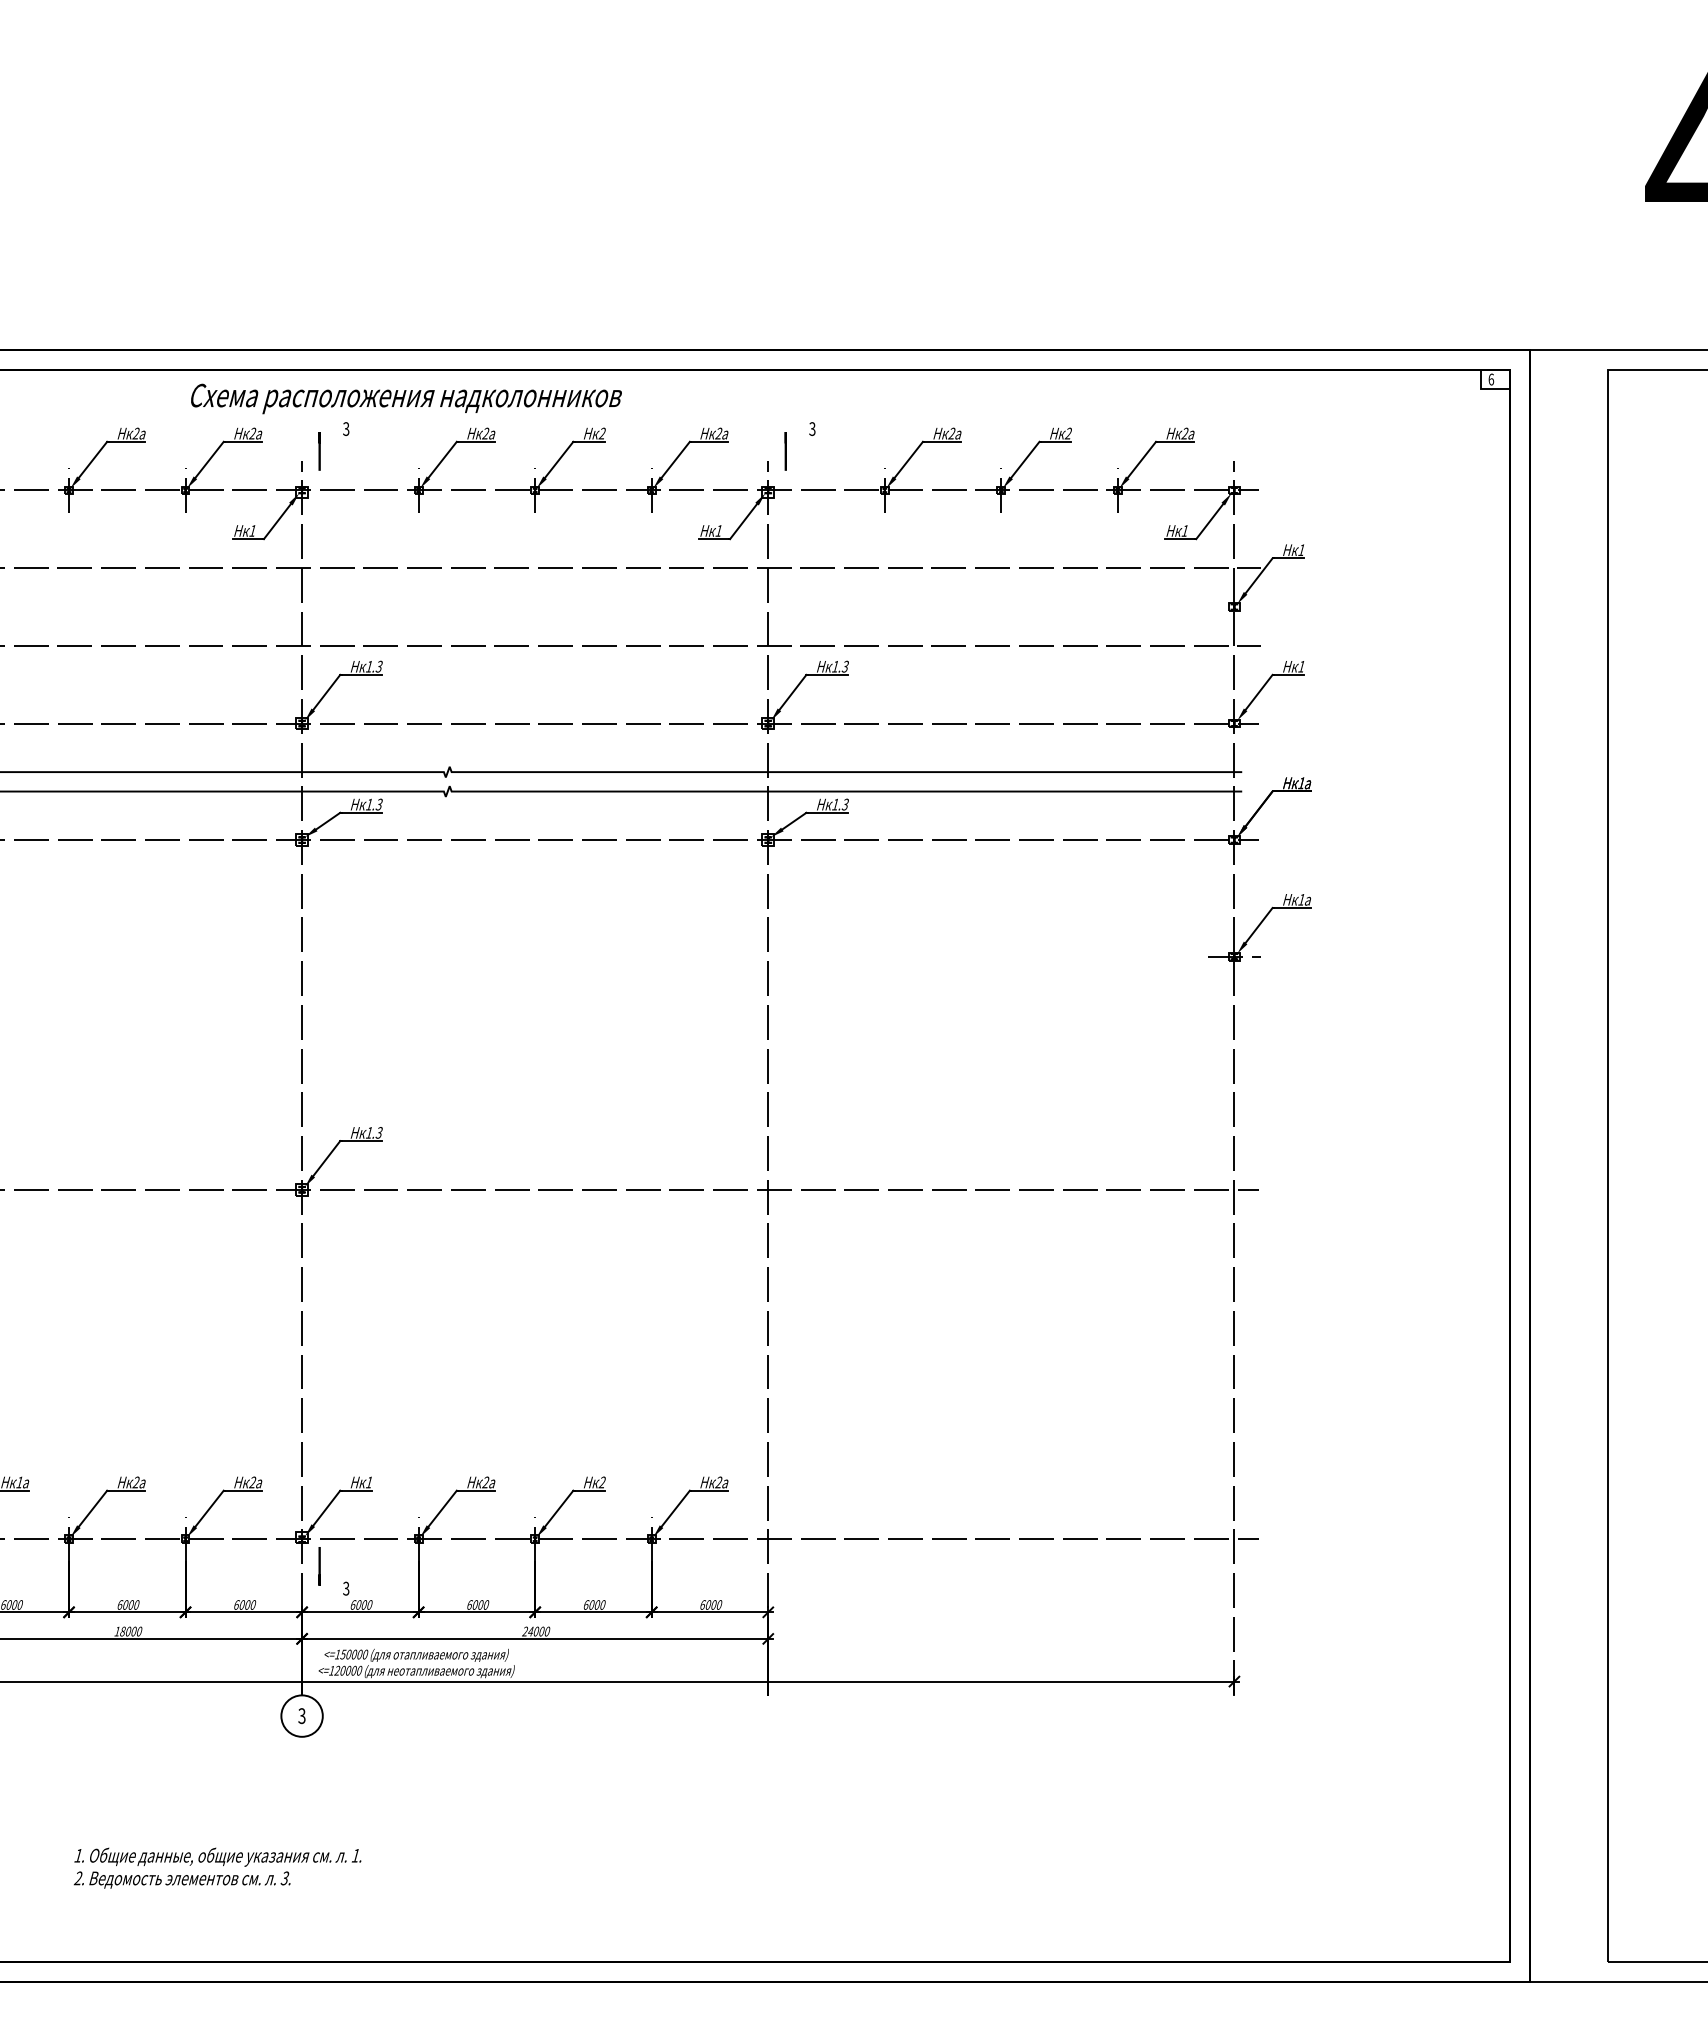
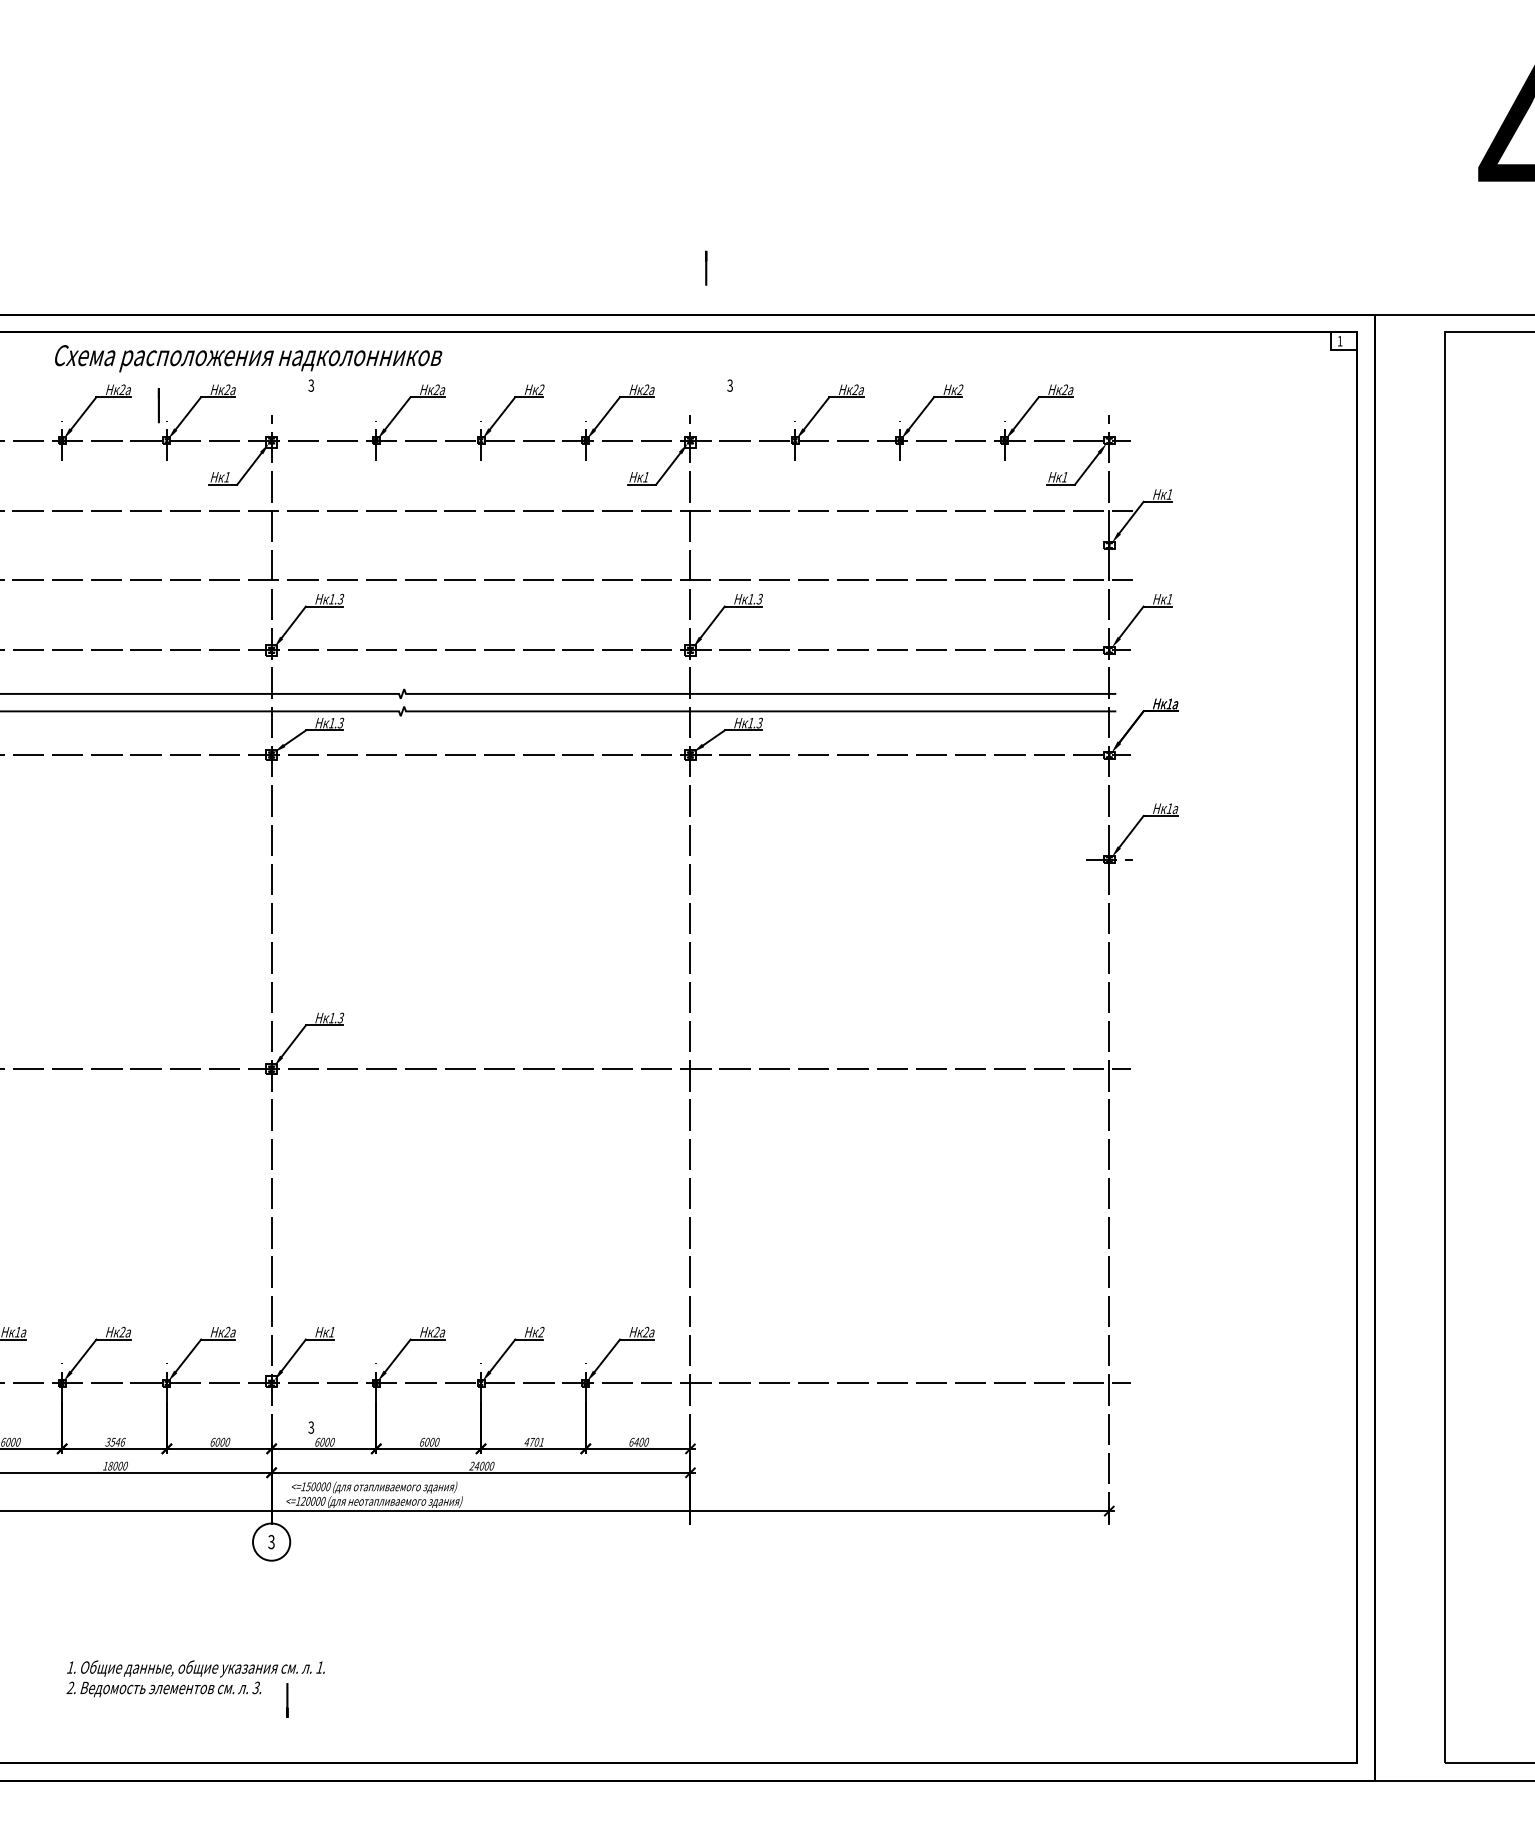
text: (1491, 379) -> (1340, 341), 6 -> 1
text: (406, 398) -> (248, 358), moved
line: (319, 451) -> (158, 405), moved
line: (785, 451) -> (705, 268), moved
line: (319, 1566) -> (287, 1700), moved
text: (128, 1604) -> (115, 1441), 6000 -> 3546
text: (594, 1604) -> (534, 1441), 6000 -> 4701
text: (708, 1604) -> (636, 1441), 6000 -> 6400

